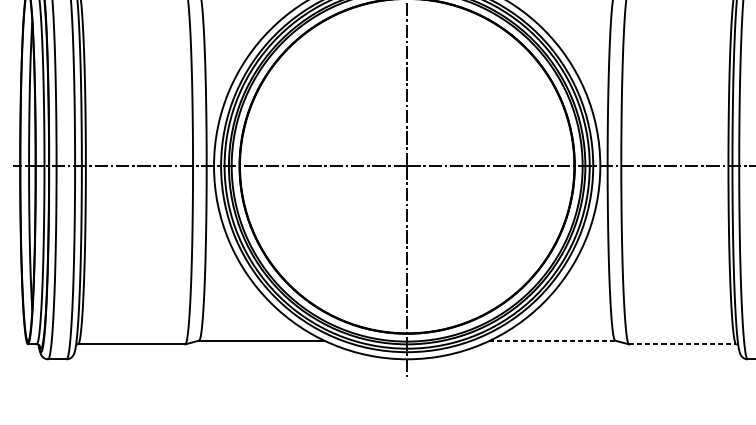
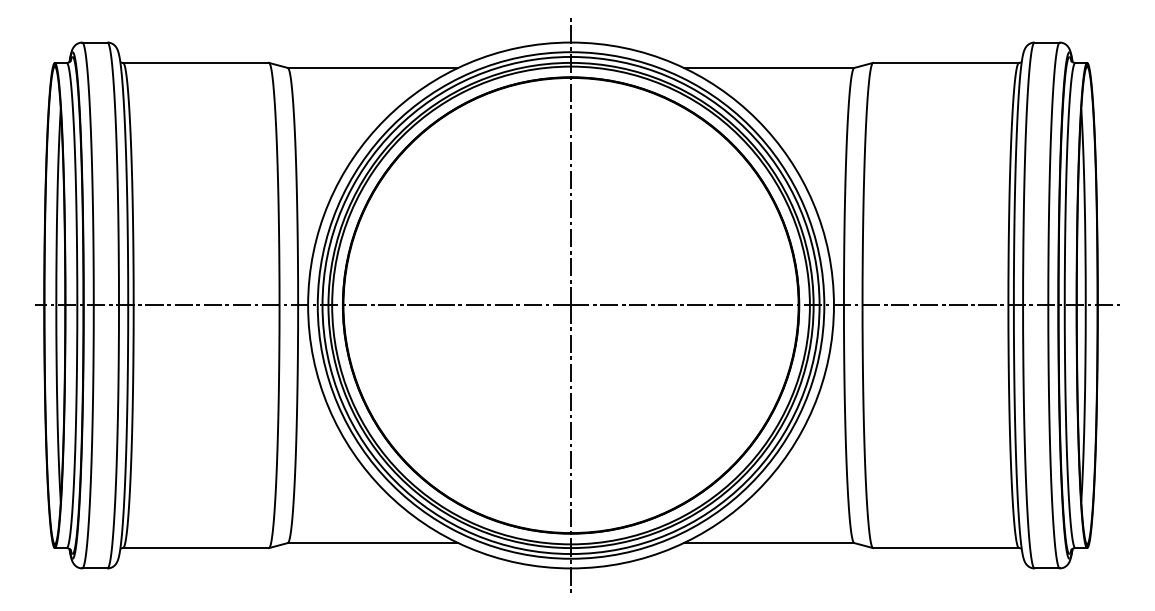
line: (552, 340) -> (768, 543), dashed -> solid
line: (682, 344) -> (946, 548), dashed -> solid

